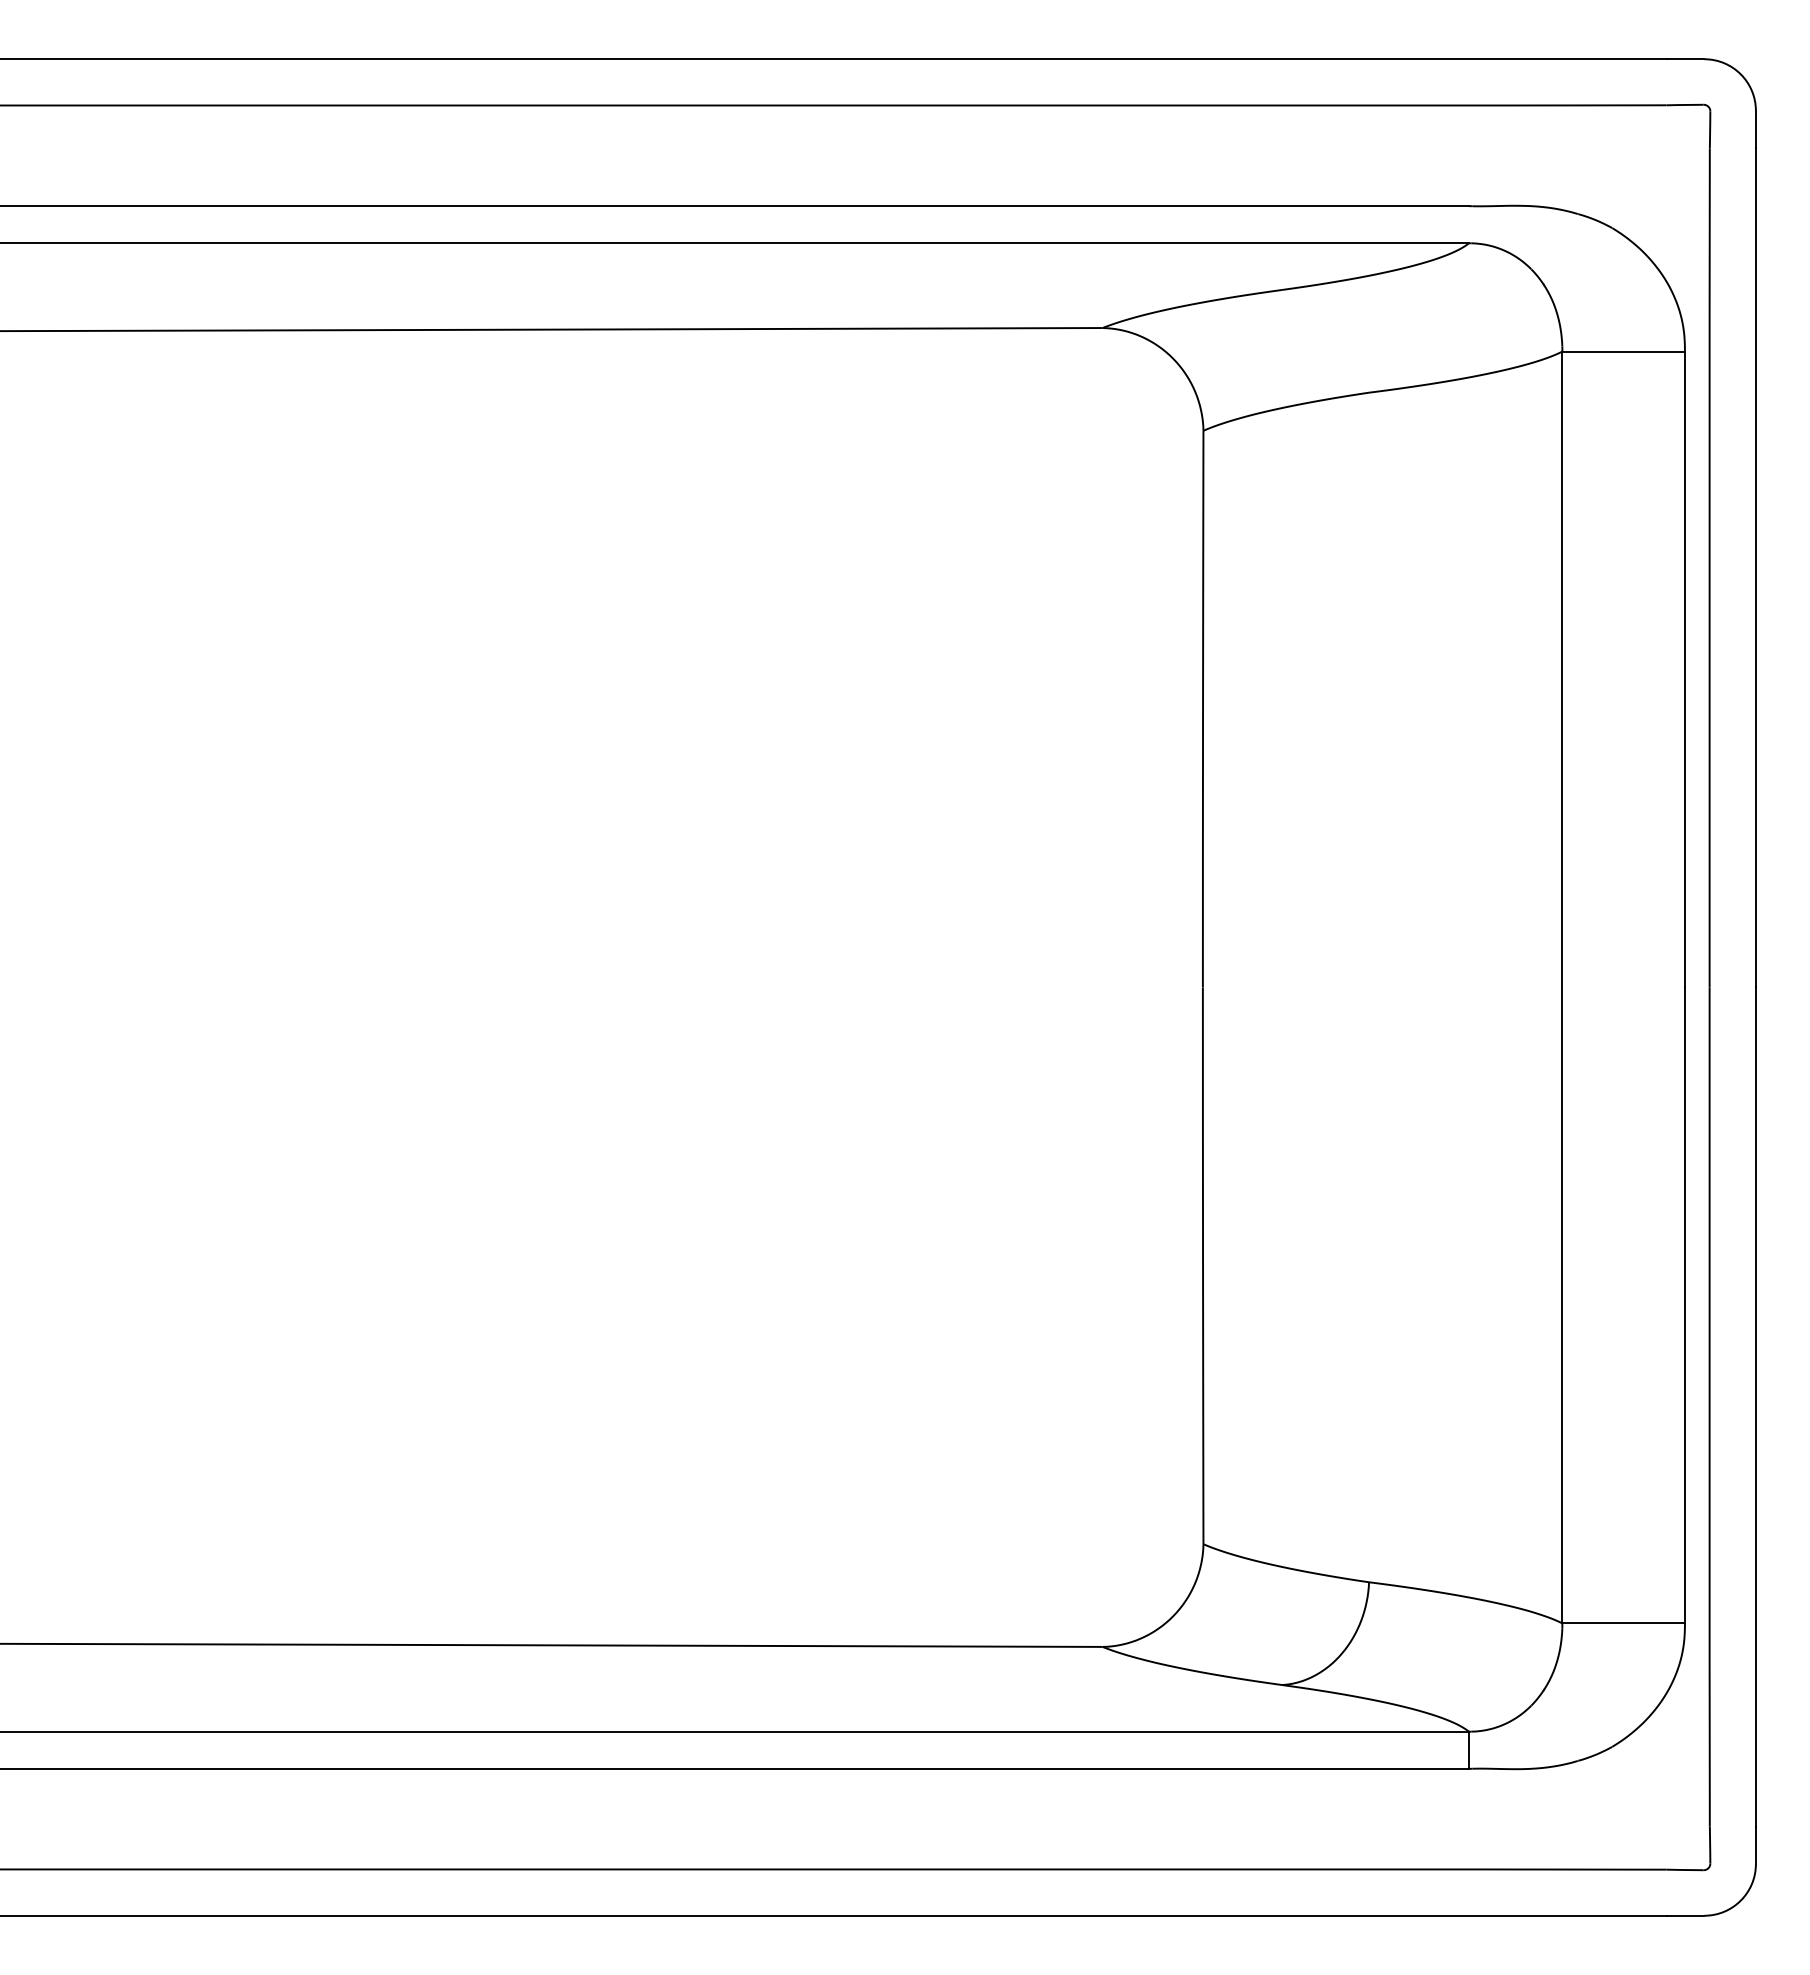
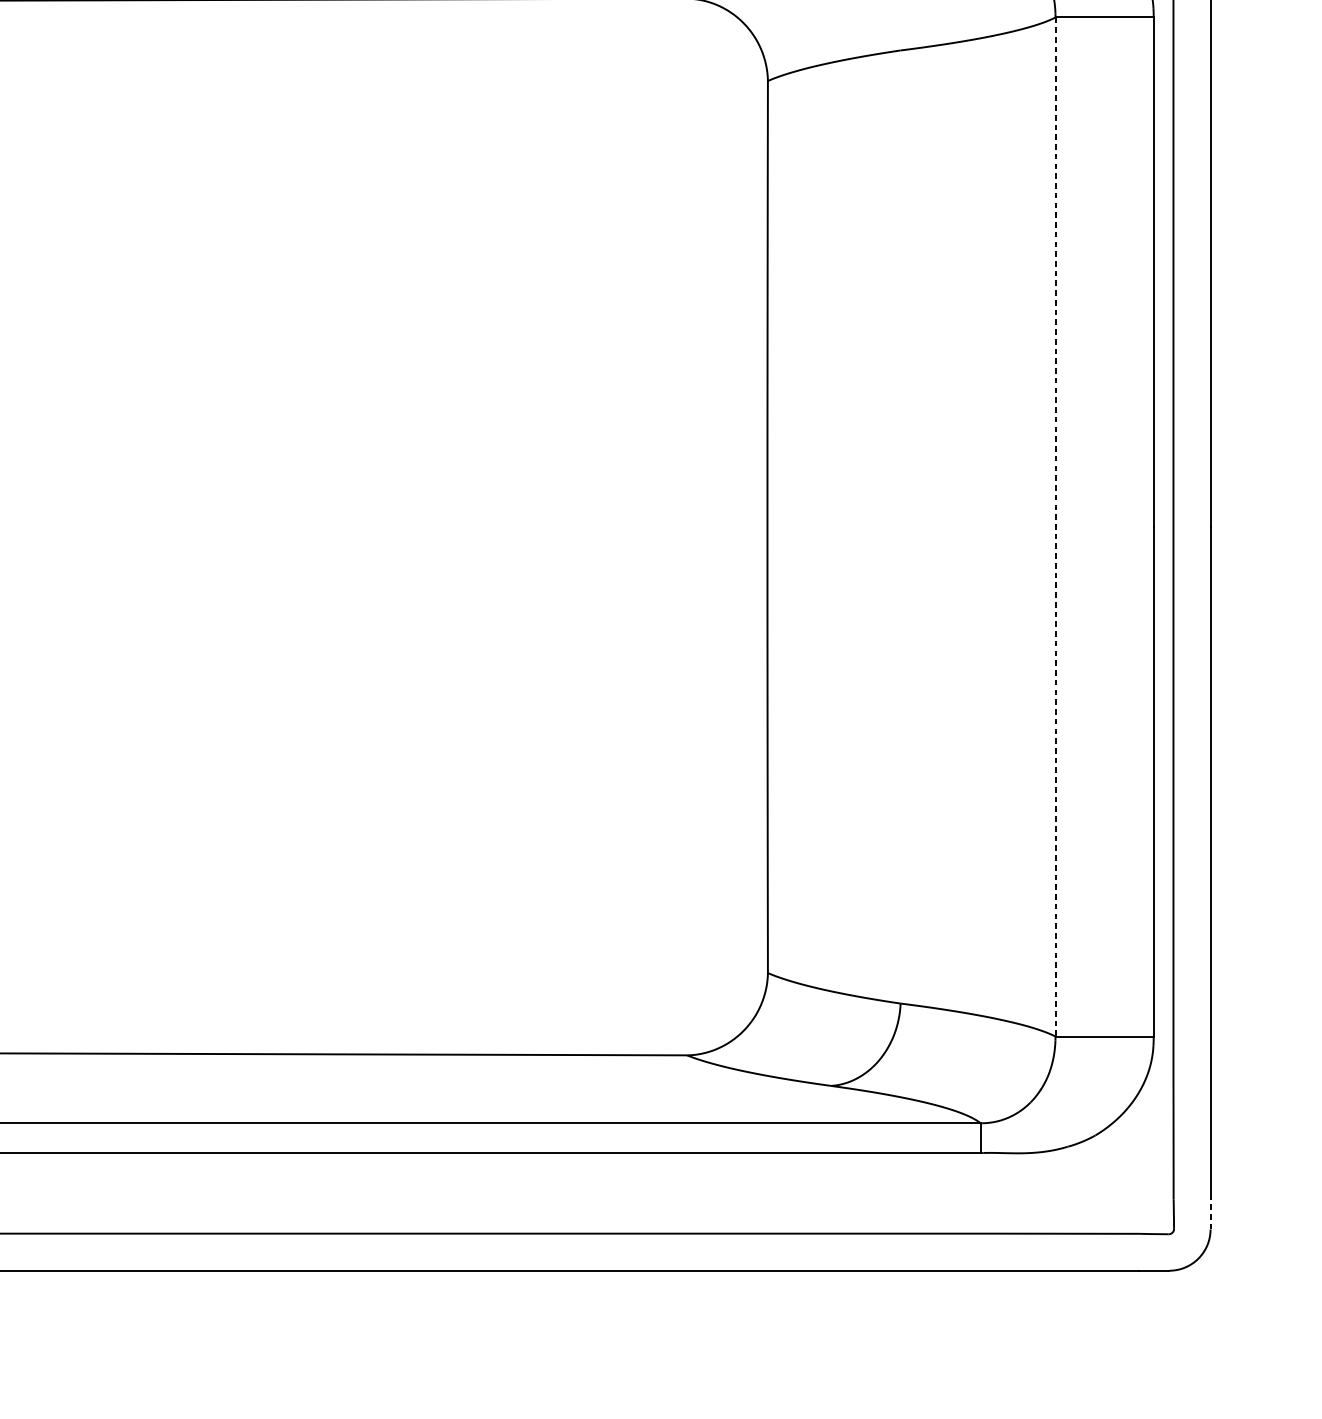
line: (1562, 987) -> (1055, 527), solid -> dashed
line: (1755, 1845) -> (1210, 1214), solid -> dashed

